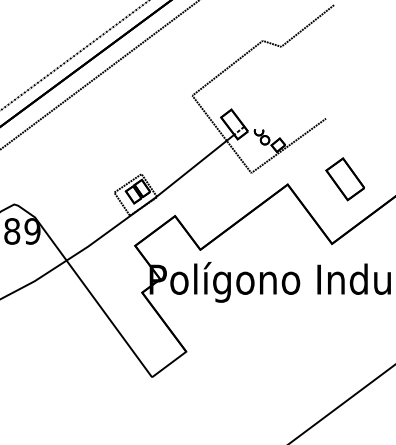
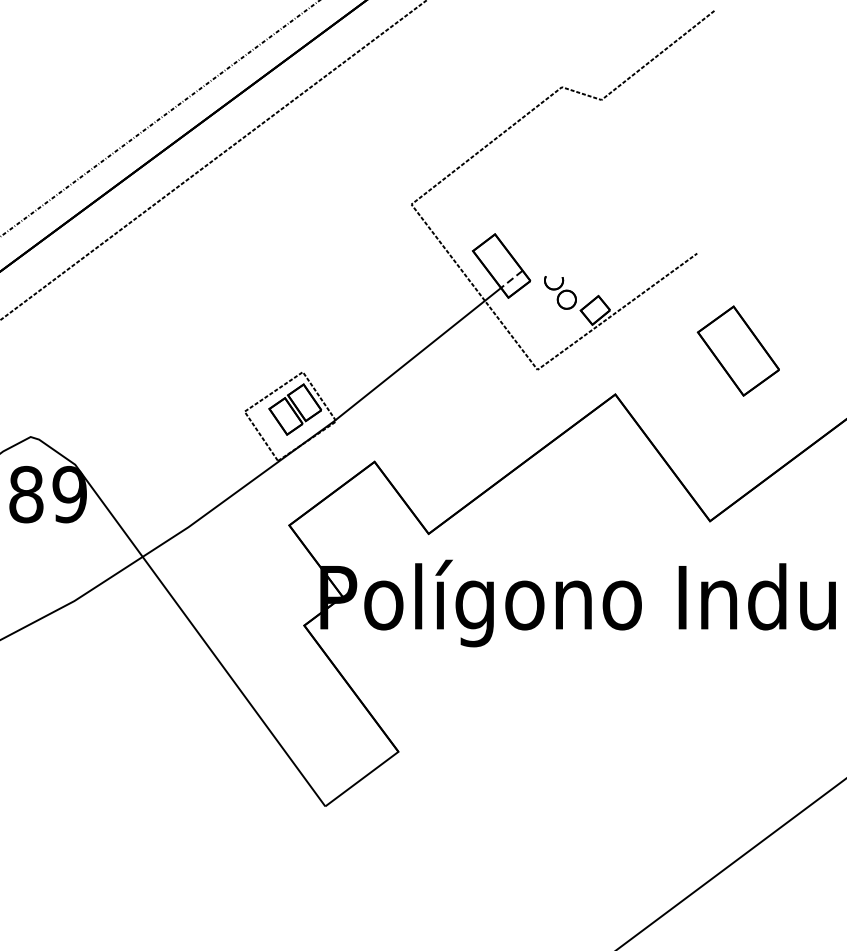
part: (344, 179) -> (736, 351), moved

